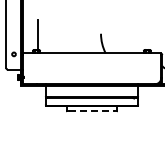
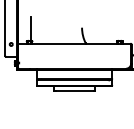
line: (92, 111) -> (75, 90), dashed -> solid

